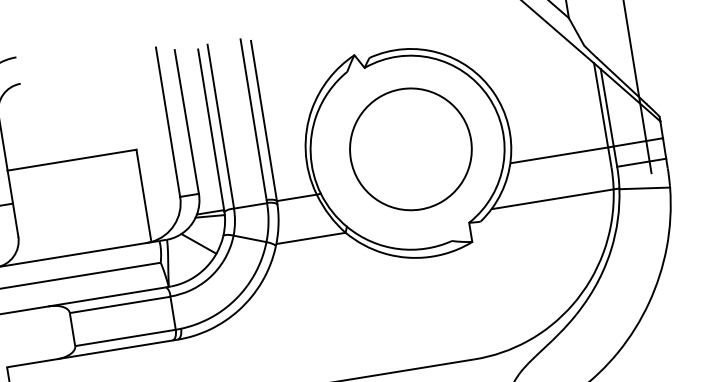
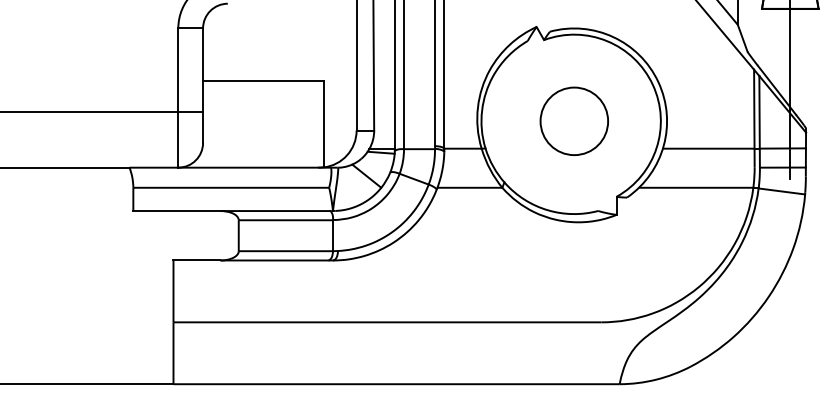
circle: (411, 149) -> (574, 121), size x0.6

